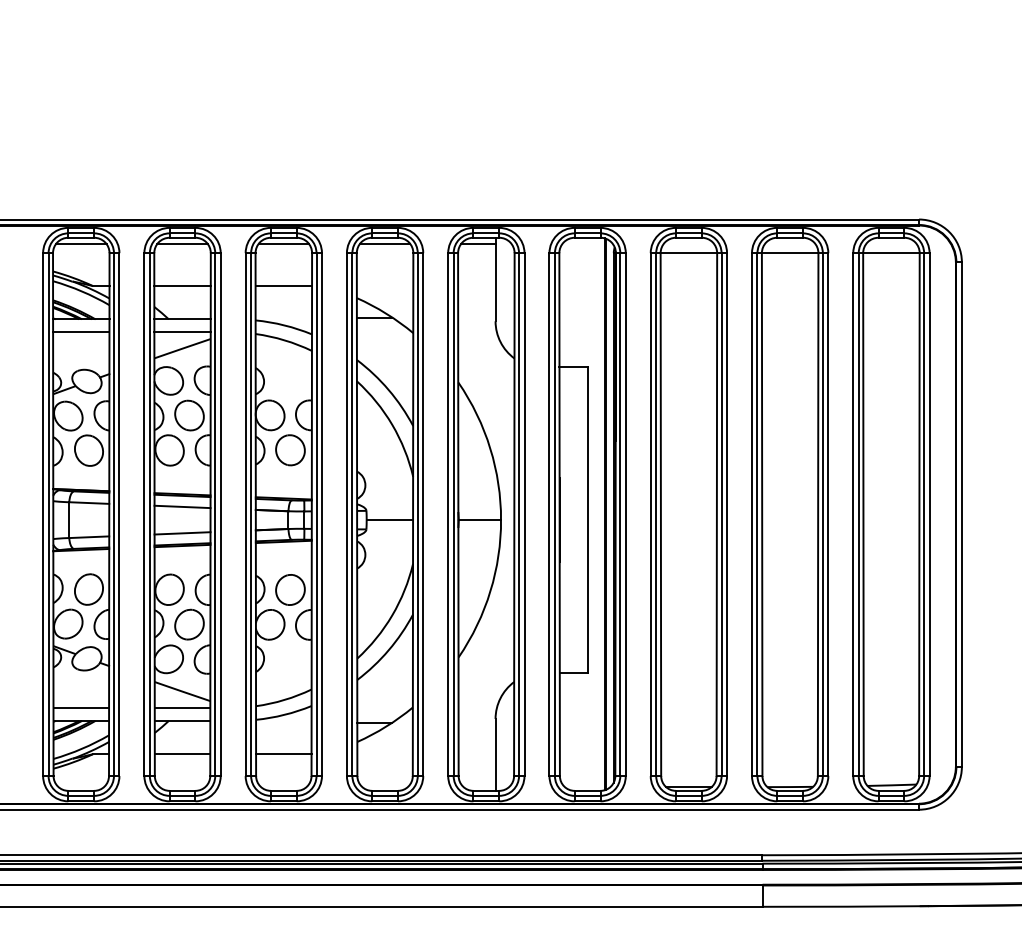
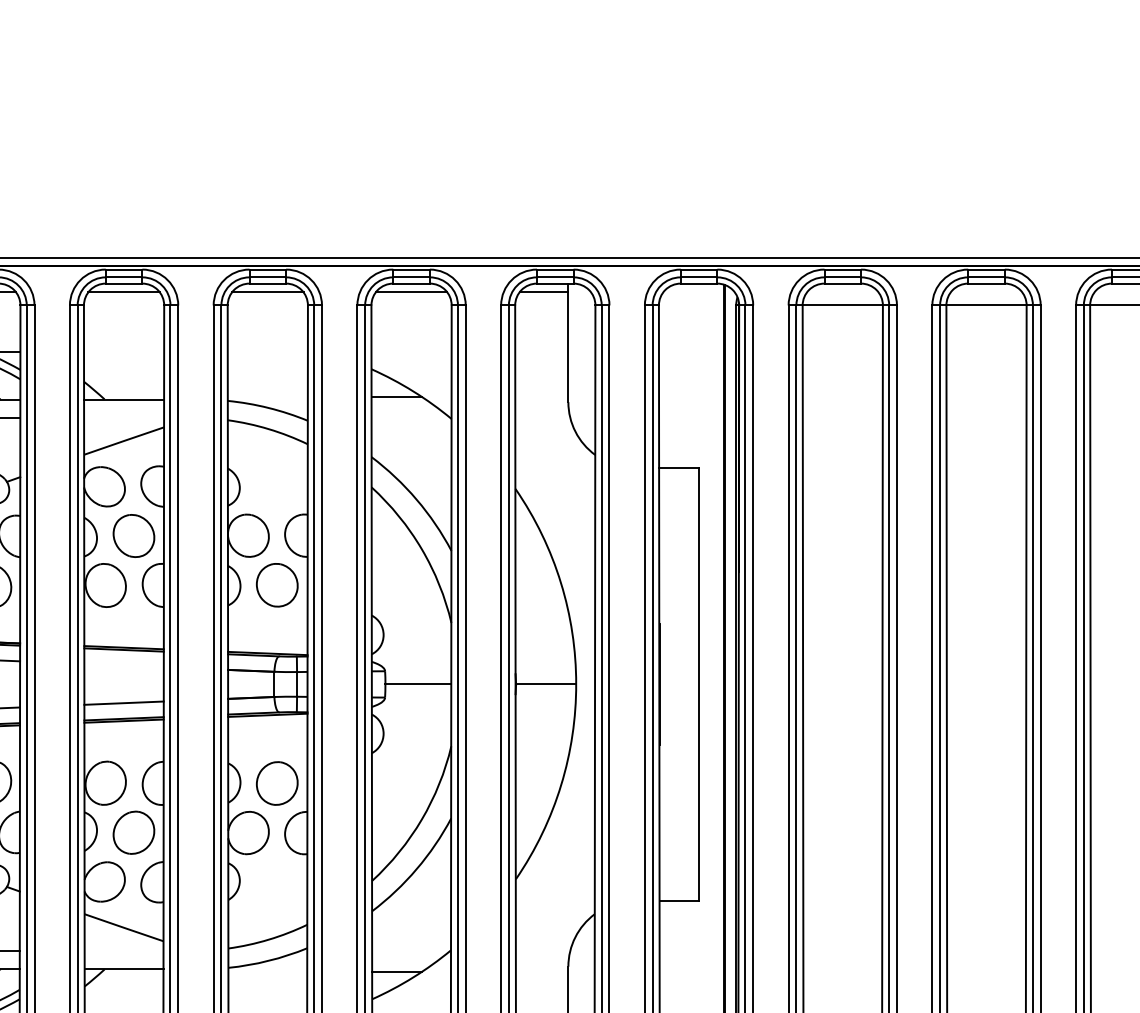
line: (182, 286) -> (124, 352), removed
line: (283, 286) -> (267, 352), removed
line: (182, 332) -> (124, 418), removed
line: (182, 506) -> (124, 665), removed
line: (182, 707) -> (124, 950), removed

